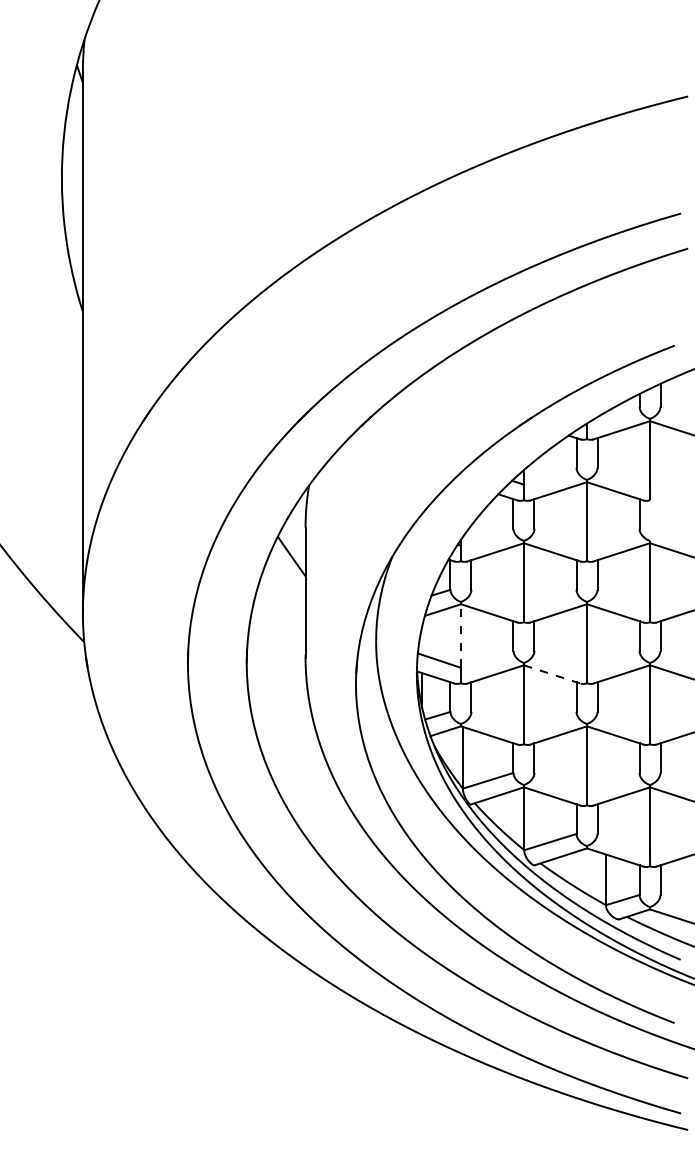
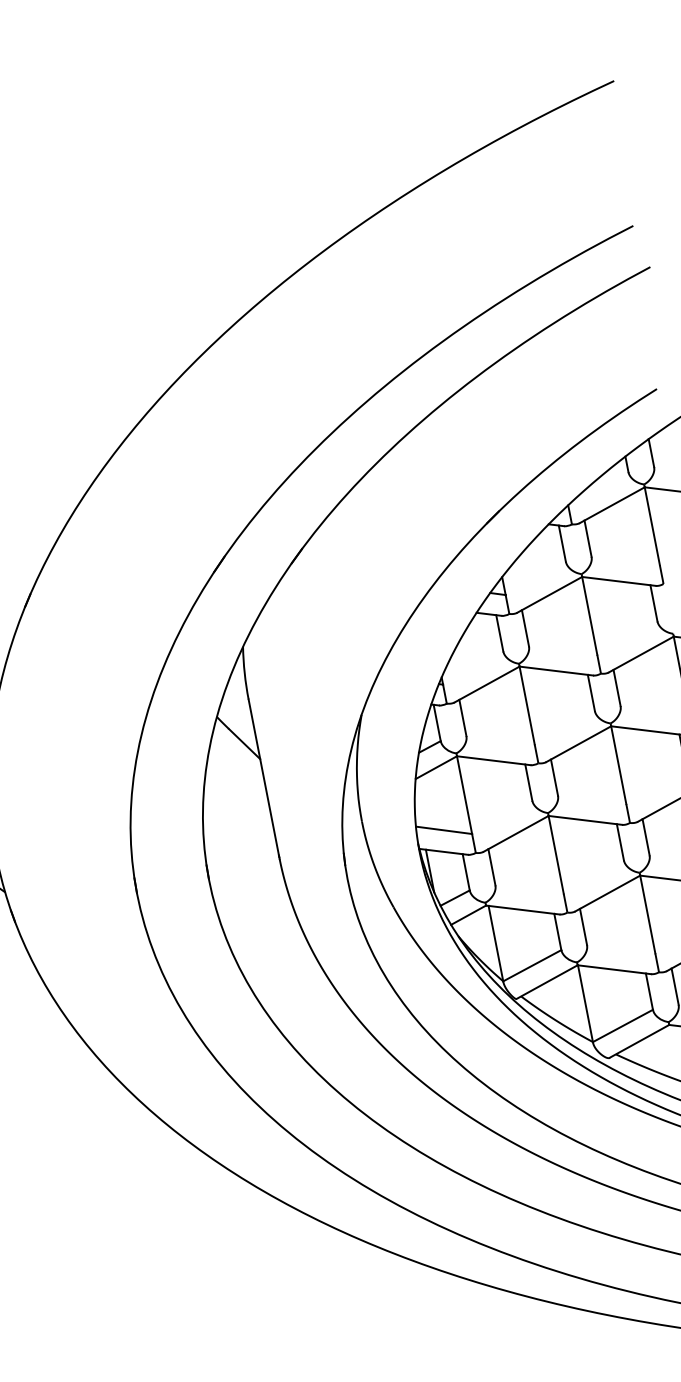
line: (460, 636) -> (464, 795), dashed -> solid
line: (552, 674) -> (585, 820), dashed -> solid

